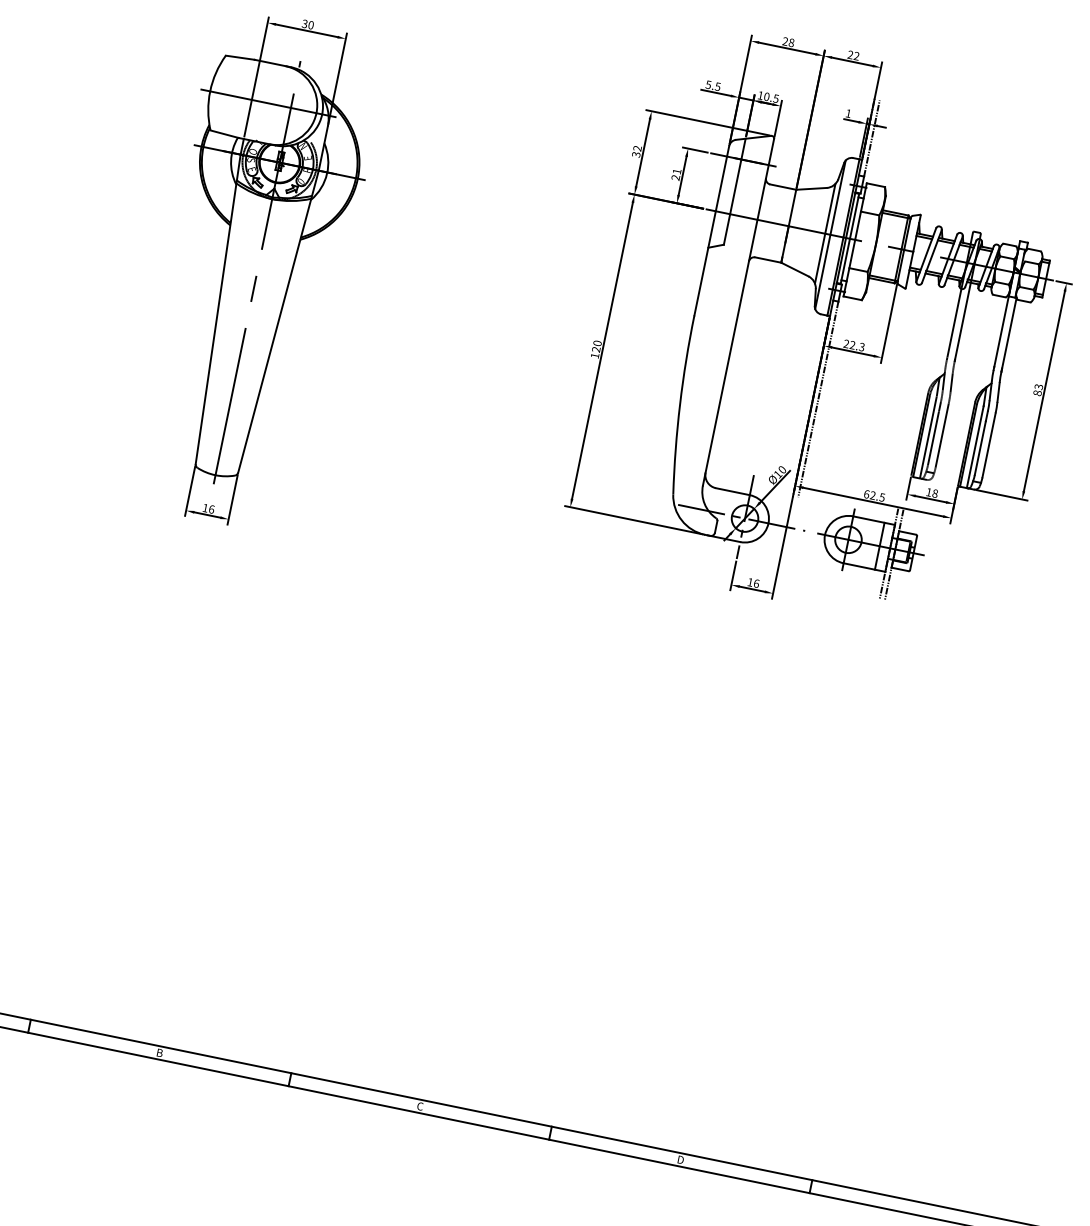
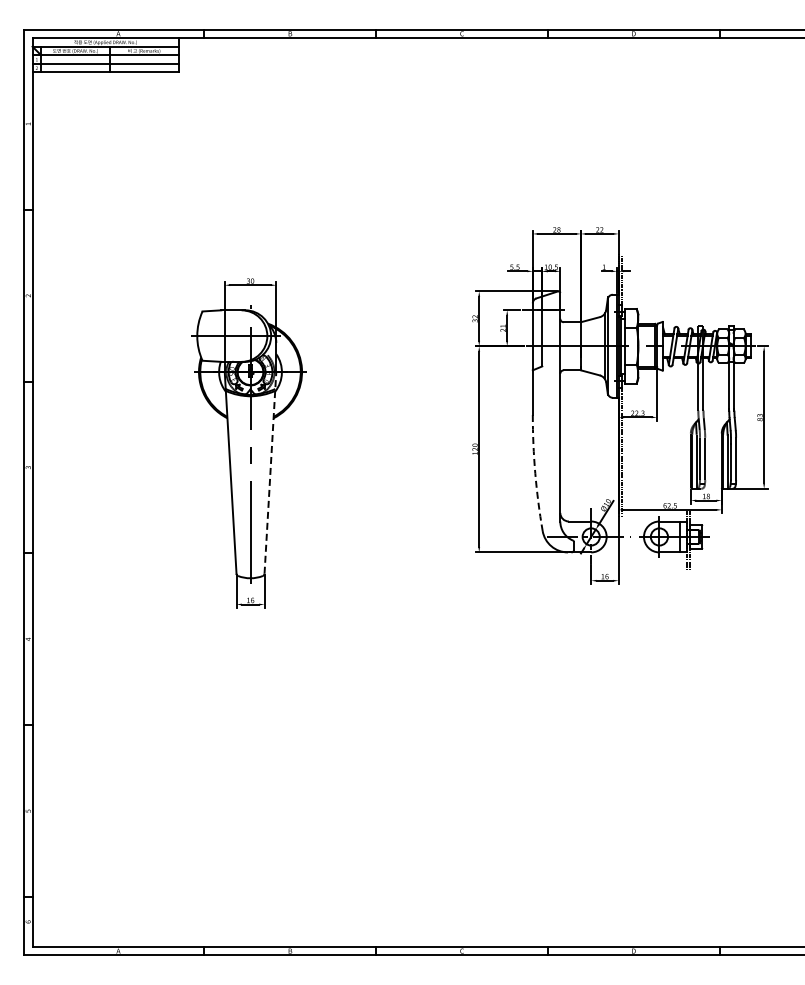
line: (278, 321) -> (270, 472), solid -> dashed
arc: (680, 405) -> (535, 473), solid -> dashed

